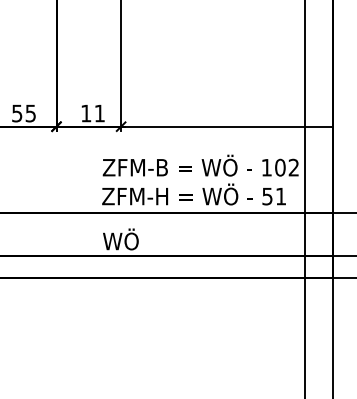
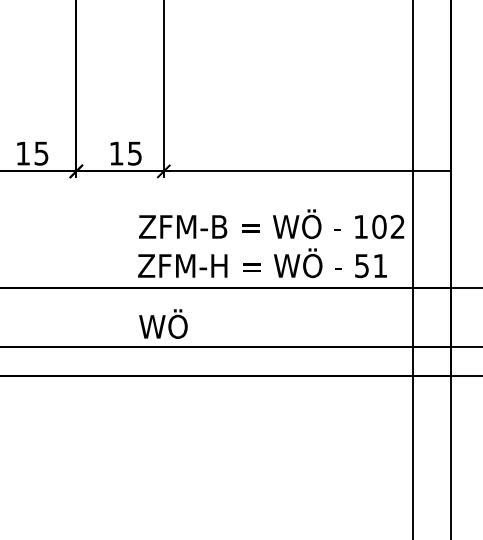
text: (17, 113) -> (23, 153), 55 -> 15
text: (99, 113) -> (134, 153), 11 -> 15

